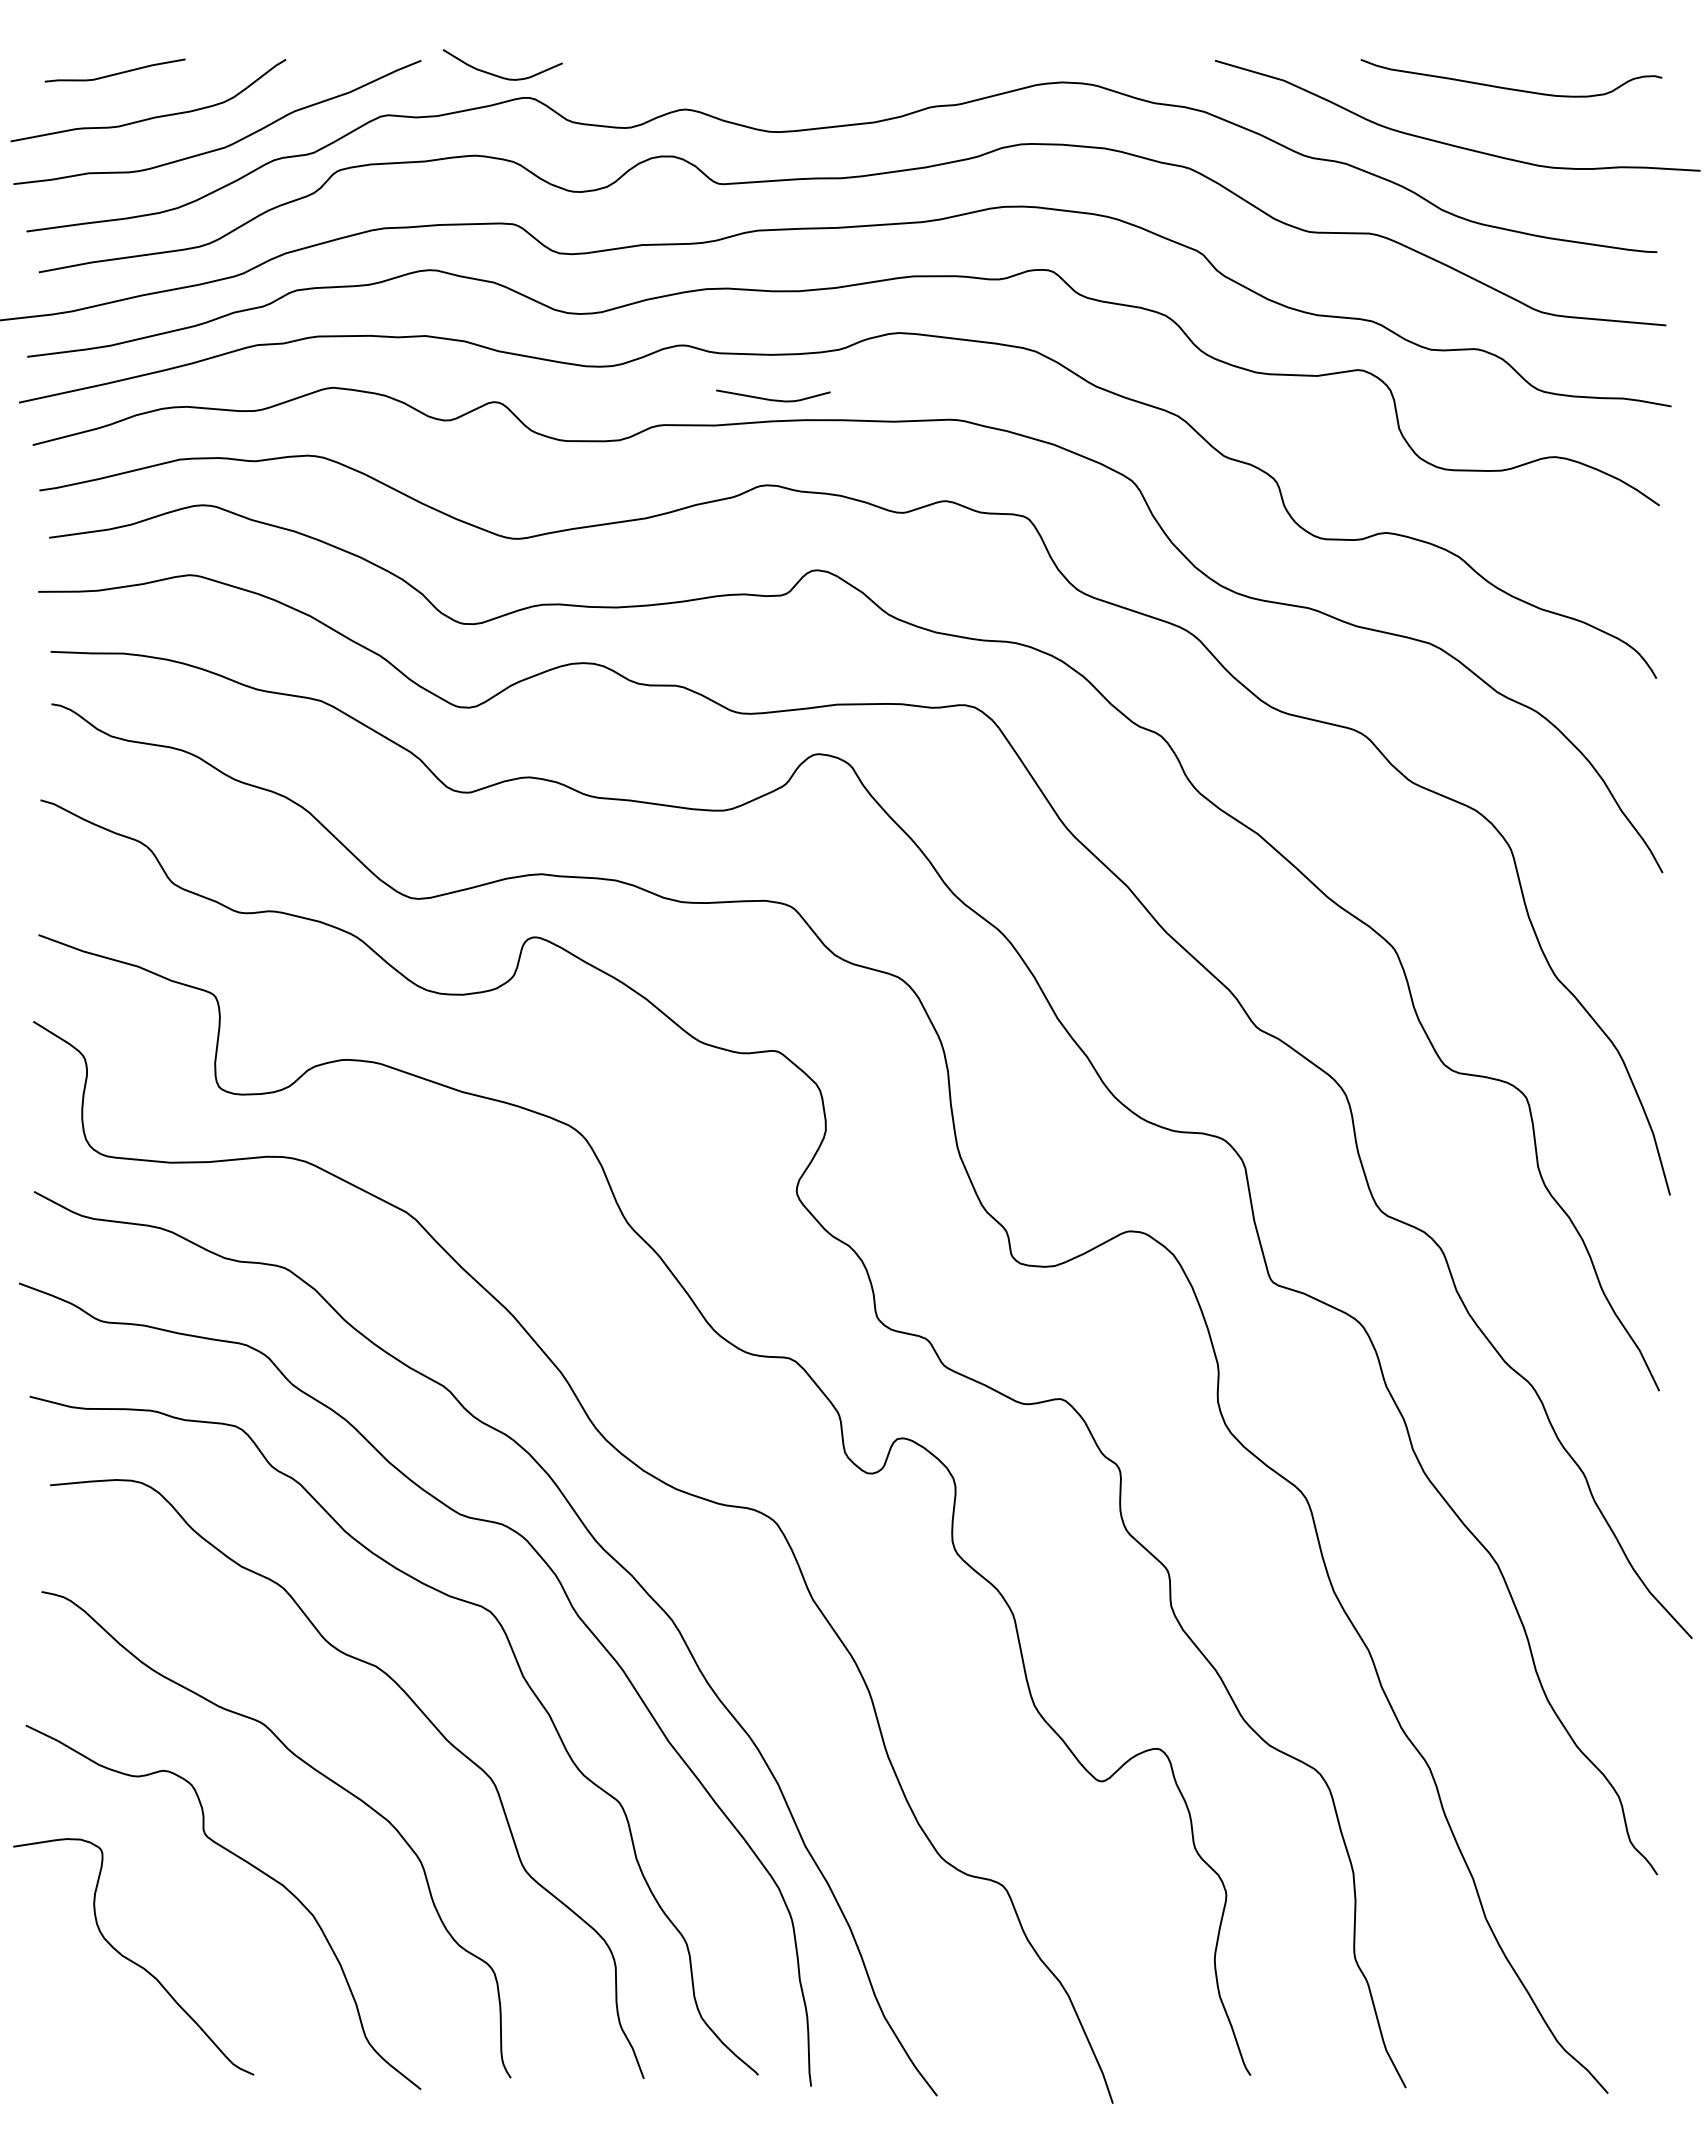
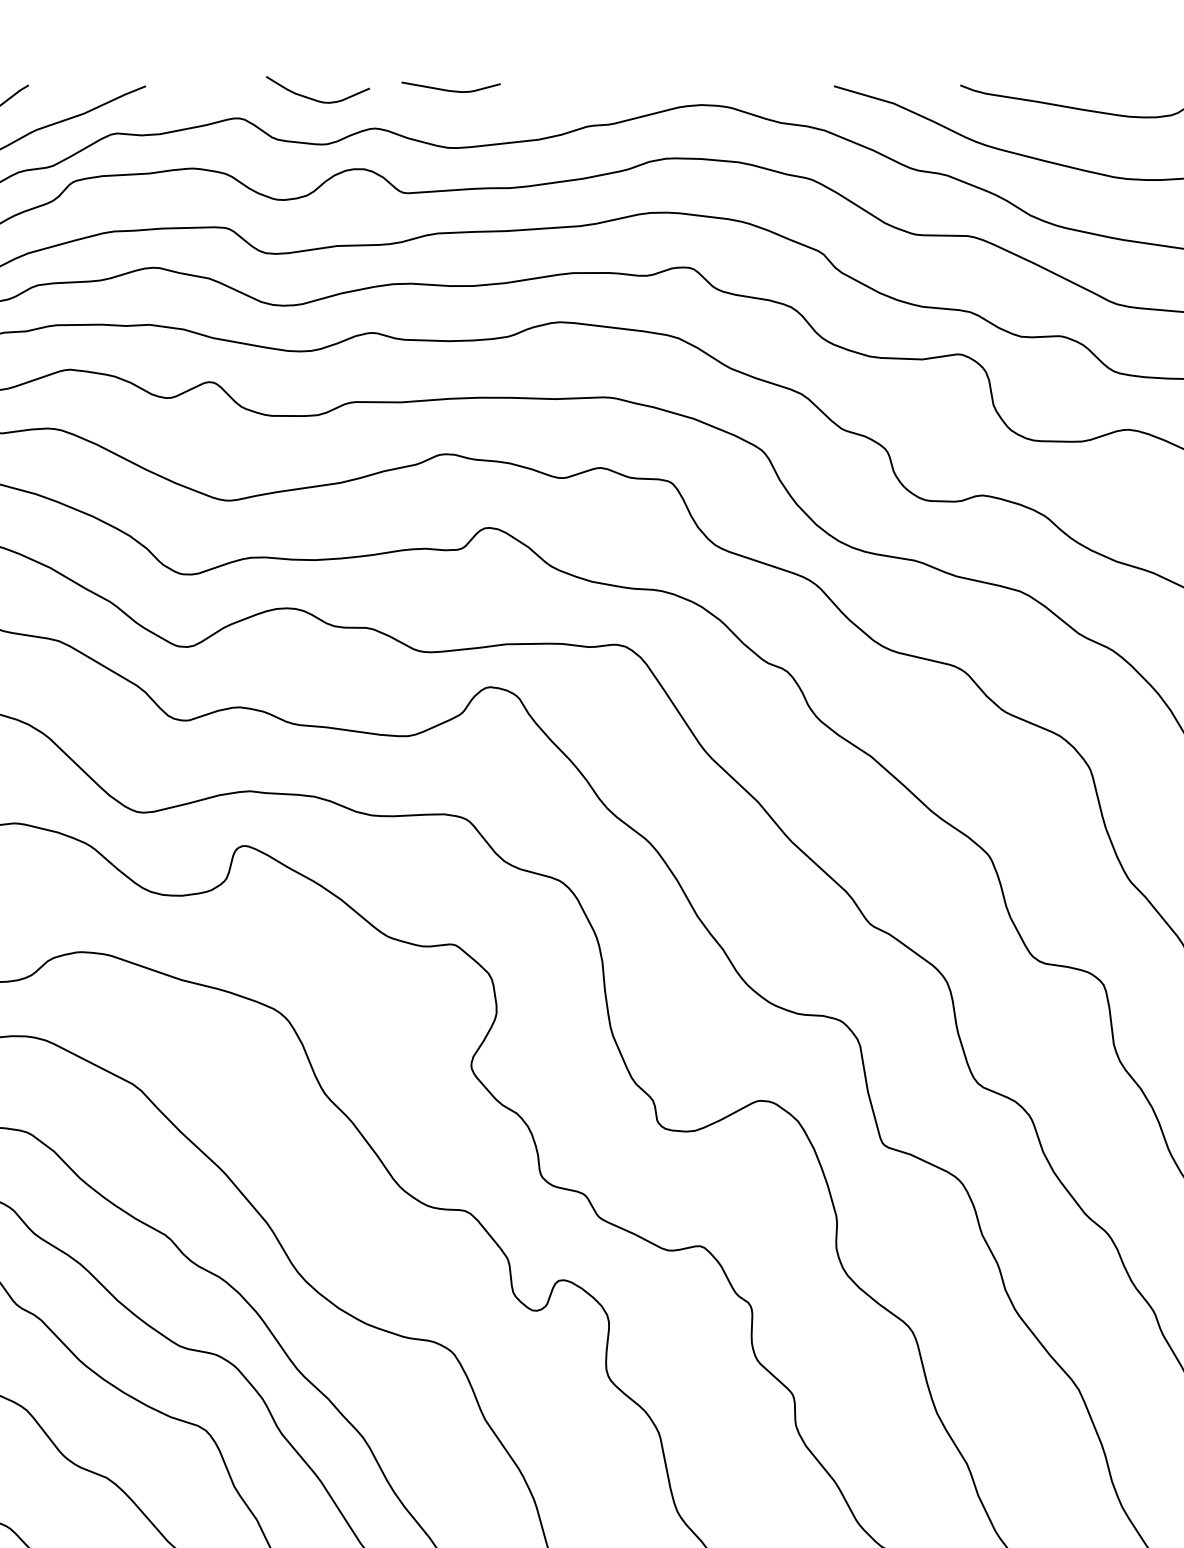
curve: (496, 74) -> (312, 98), moved
curve: (773, 399) -> (451, 90), moved

